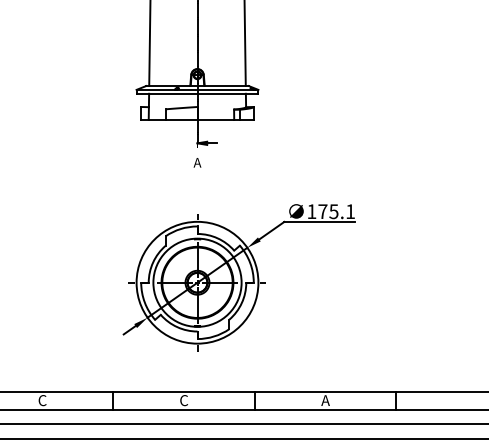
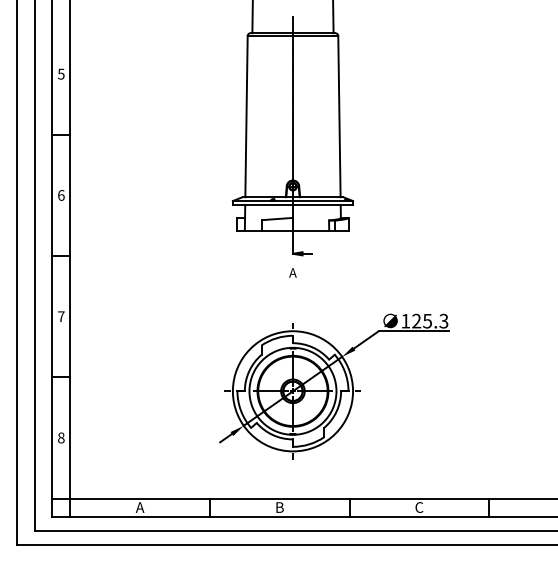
text: (336, 210) -> (430, 320), 175.1 -> 125.3
text: (41, 400) -> (139, 507), C -> A
text: (183, 400) -> (279, 507), C -> B
text: (325, 400) -> (419, 507), A -> C

